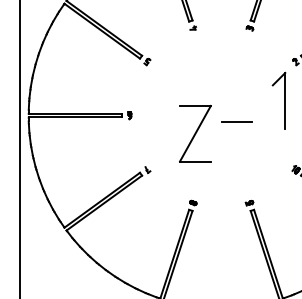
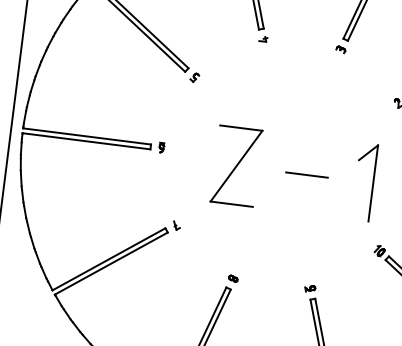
part: (278, 100) -> (364, 181), moved
part: (195, 133) -> (236, 165), moved

